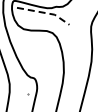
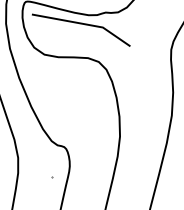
line: (45, 12) -> (85, 23), dashed -> solid

